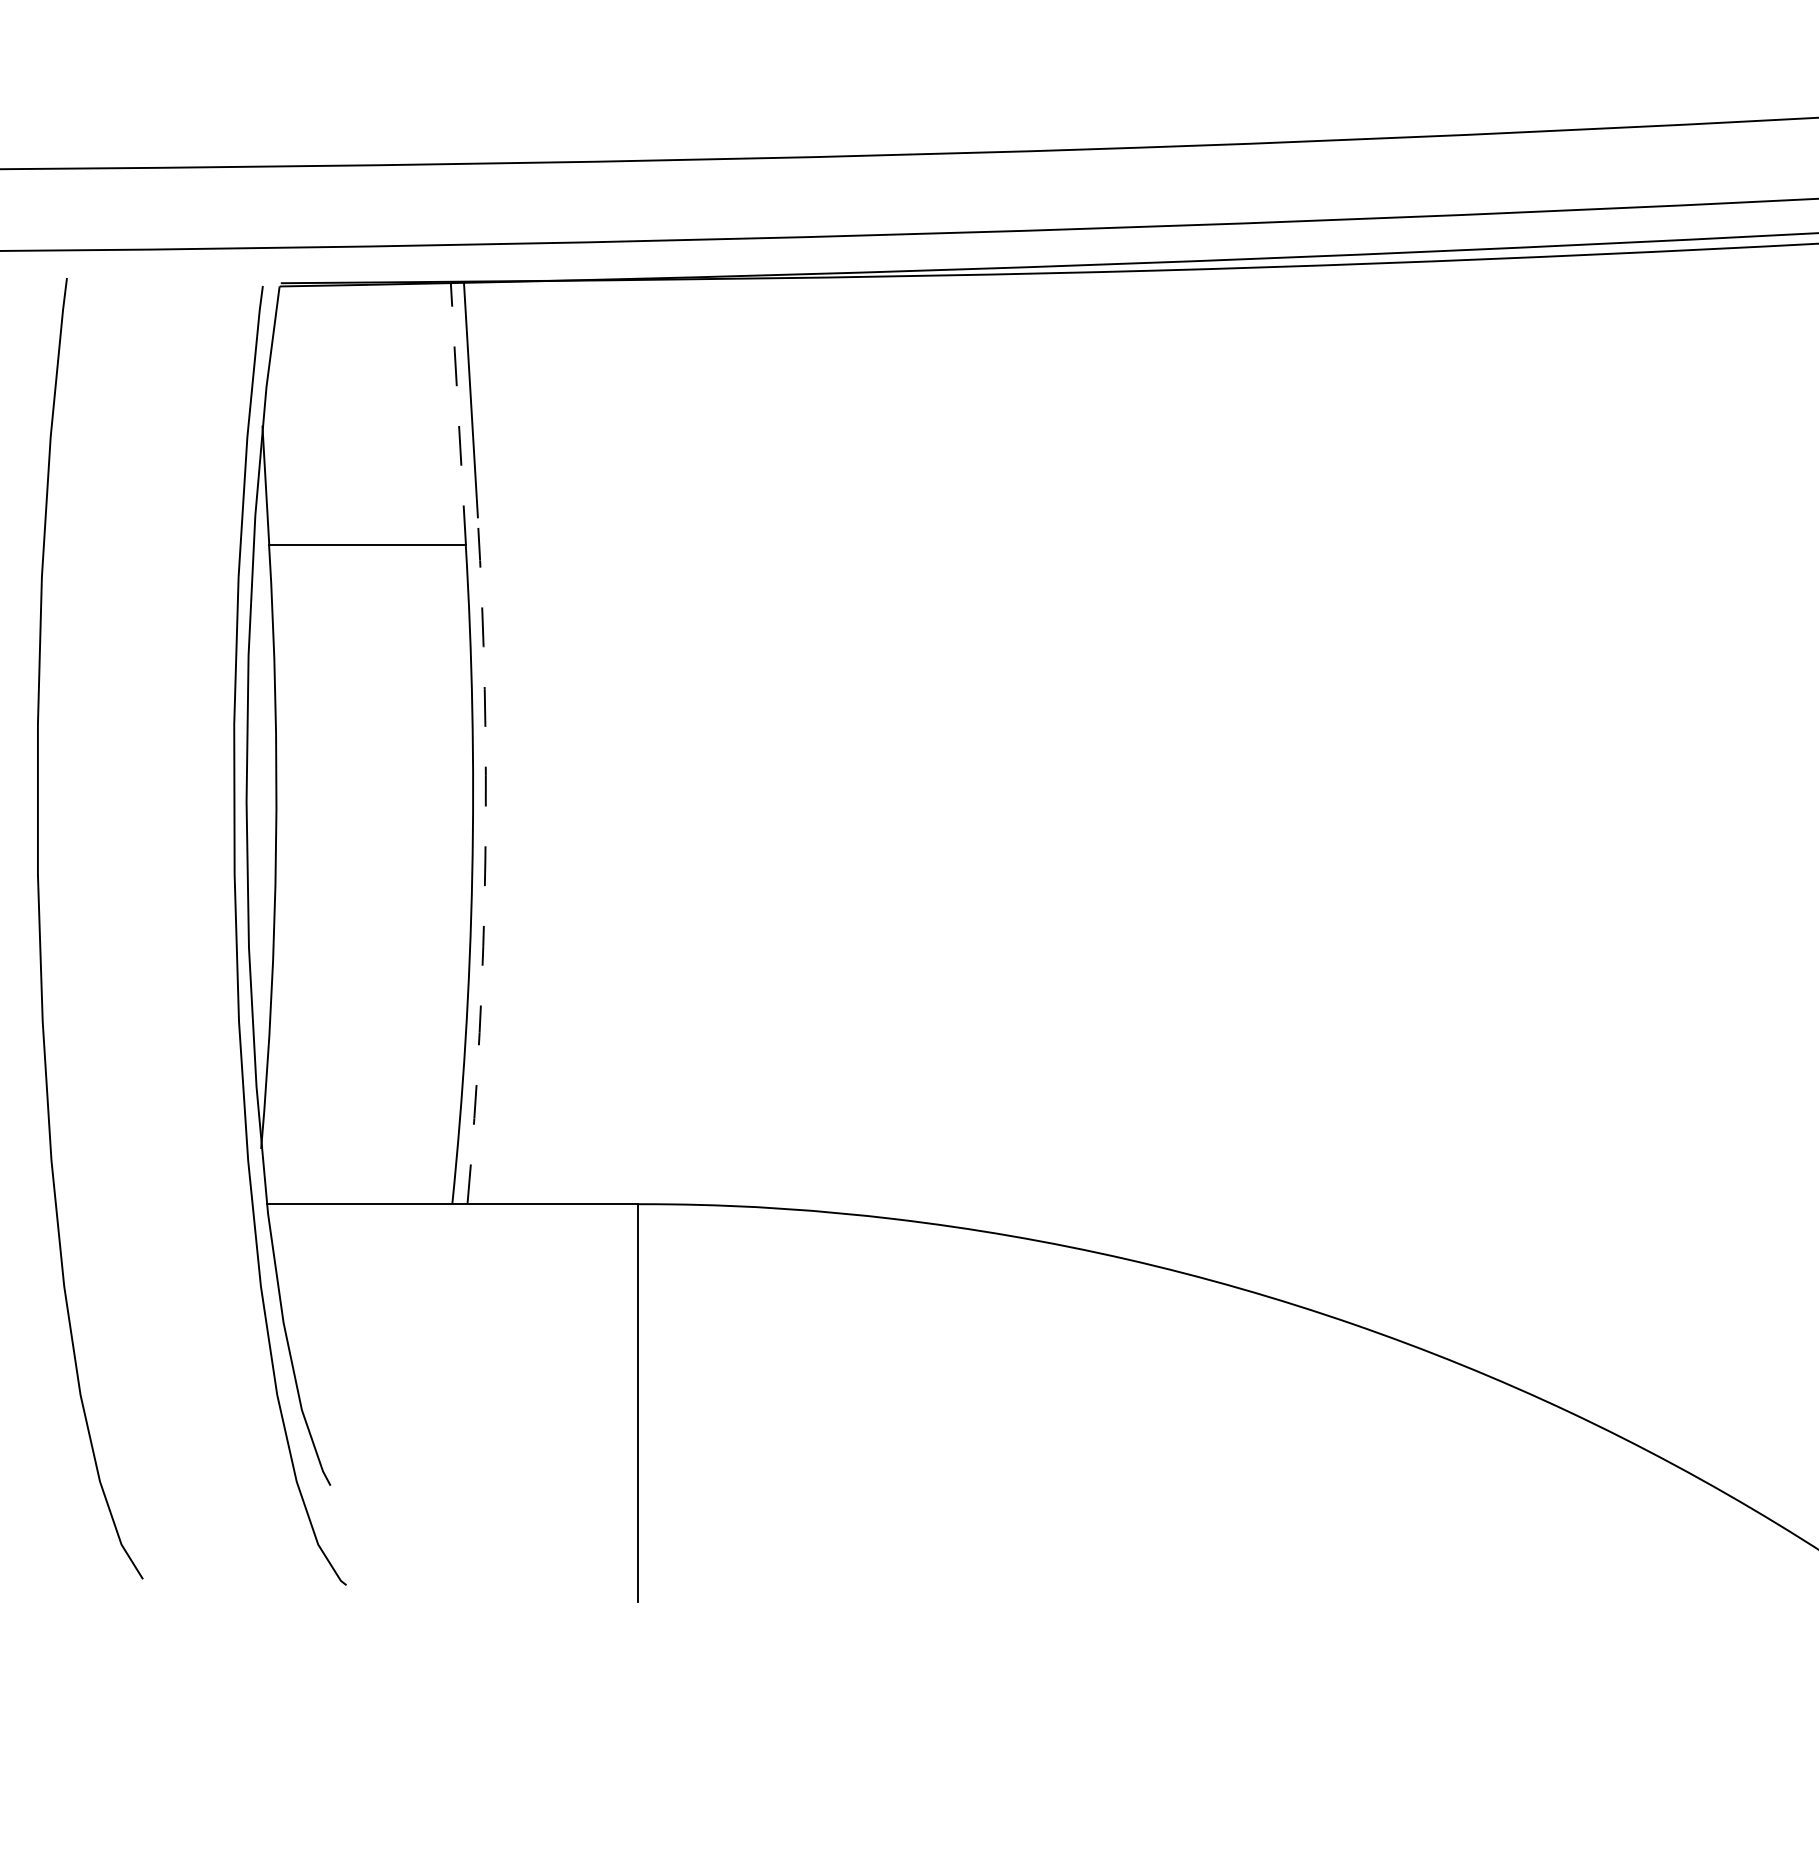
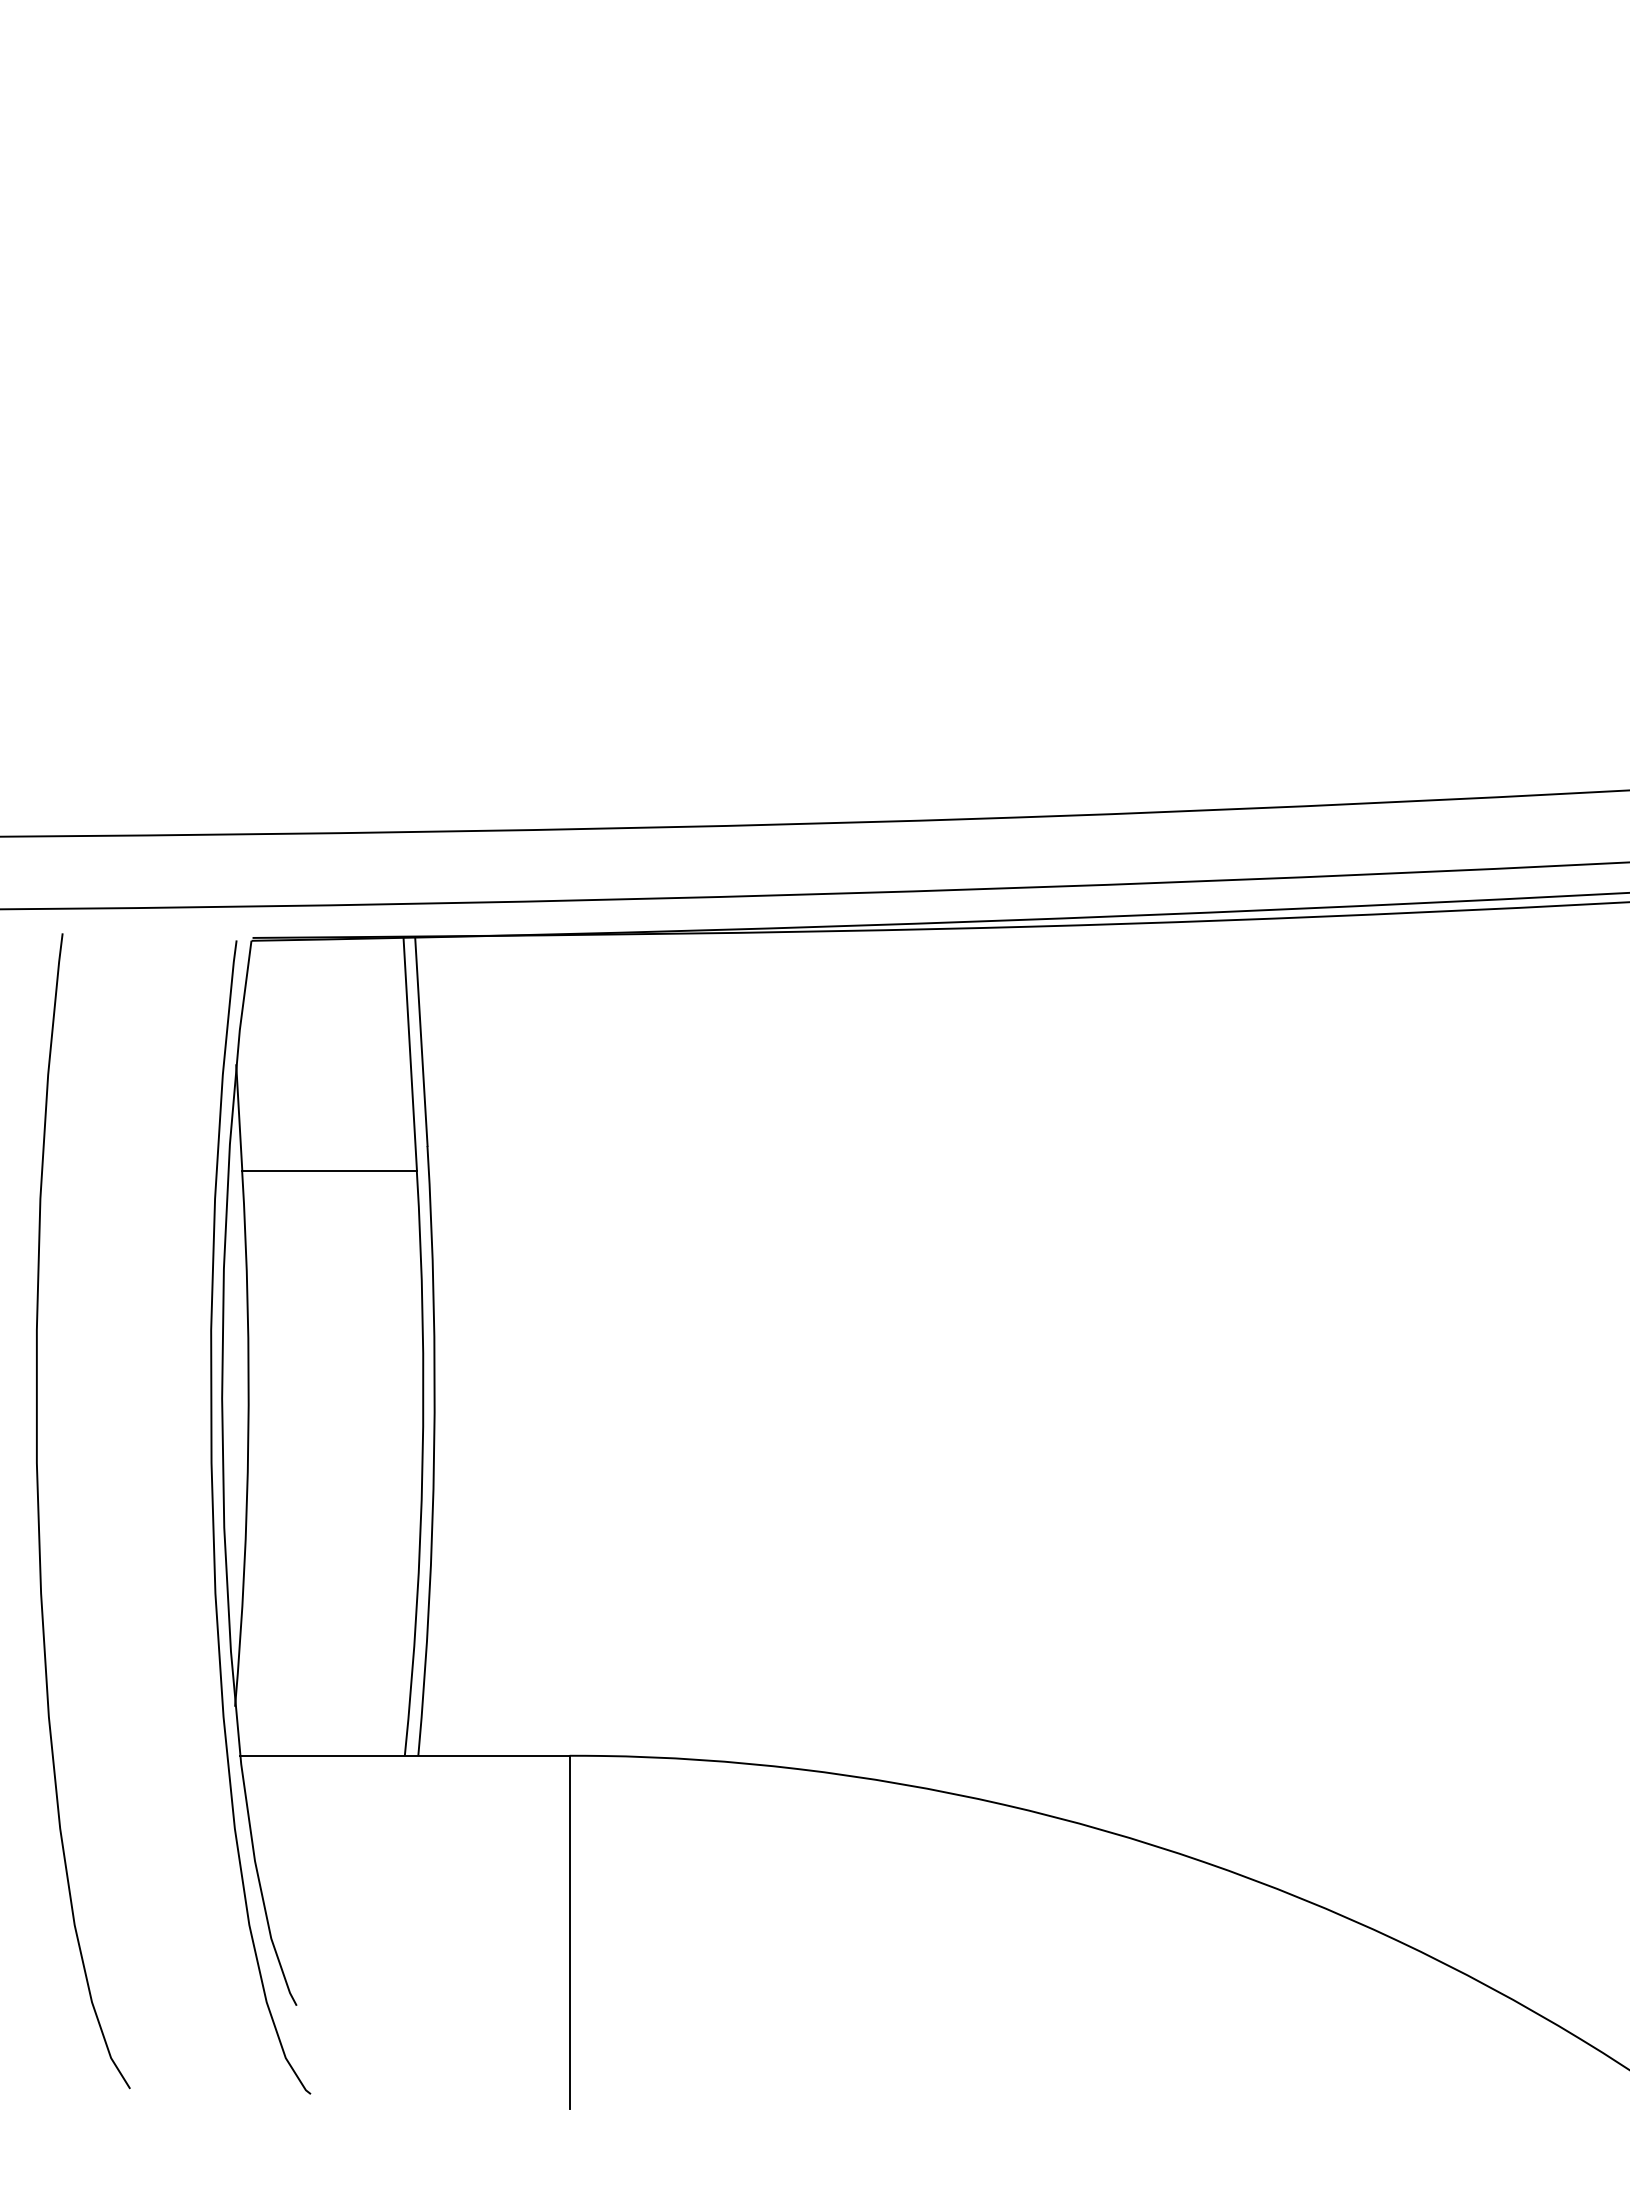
line: (458, 414) -> (410, 1054), dashed -> solid
arc: (485, 861) -> (434, 1451), dashed -> solid

